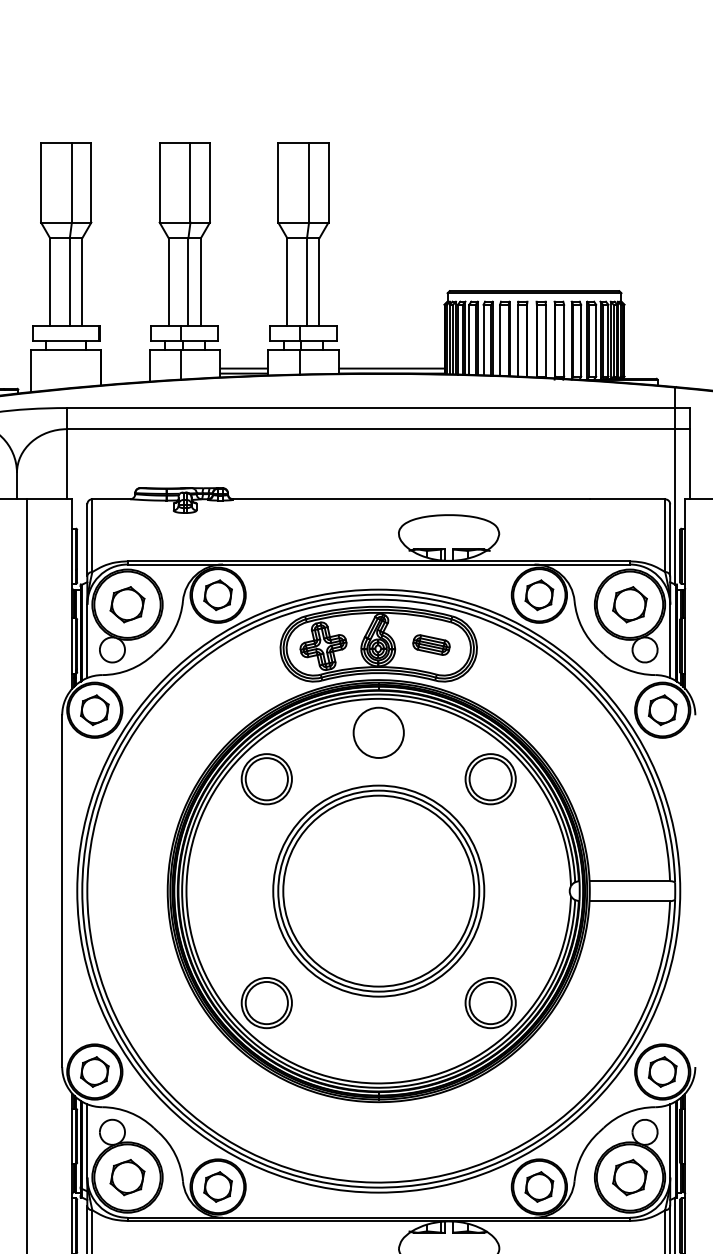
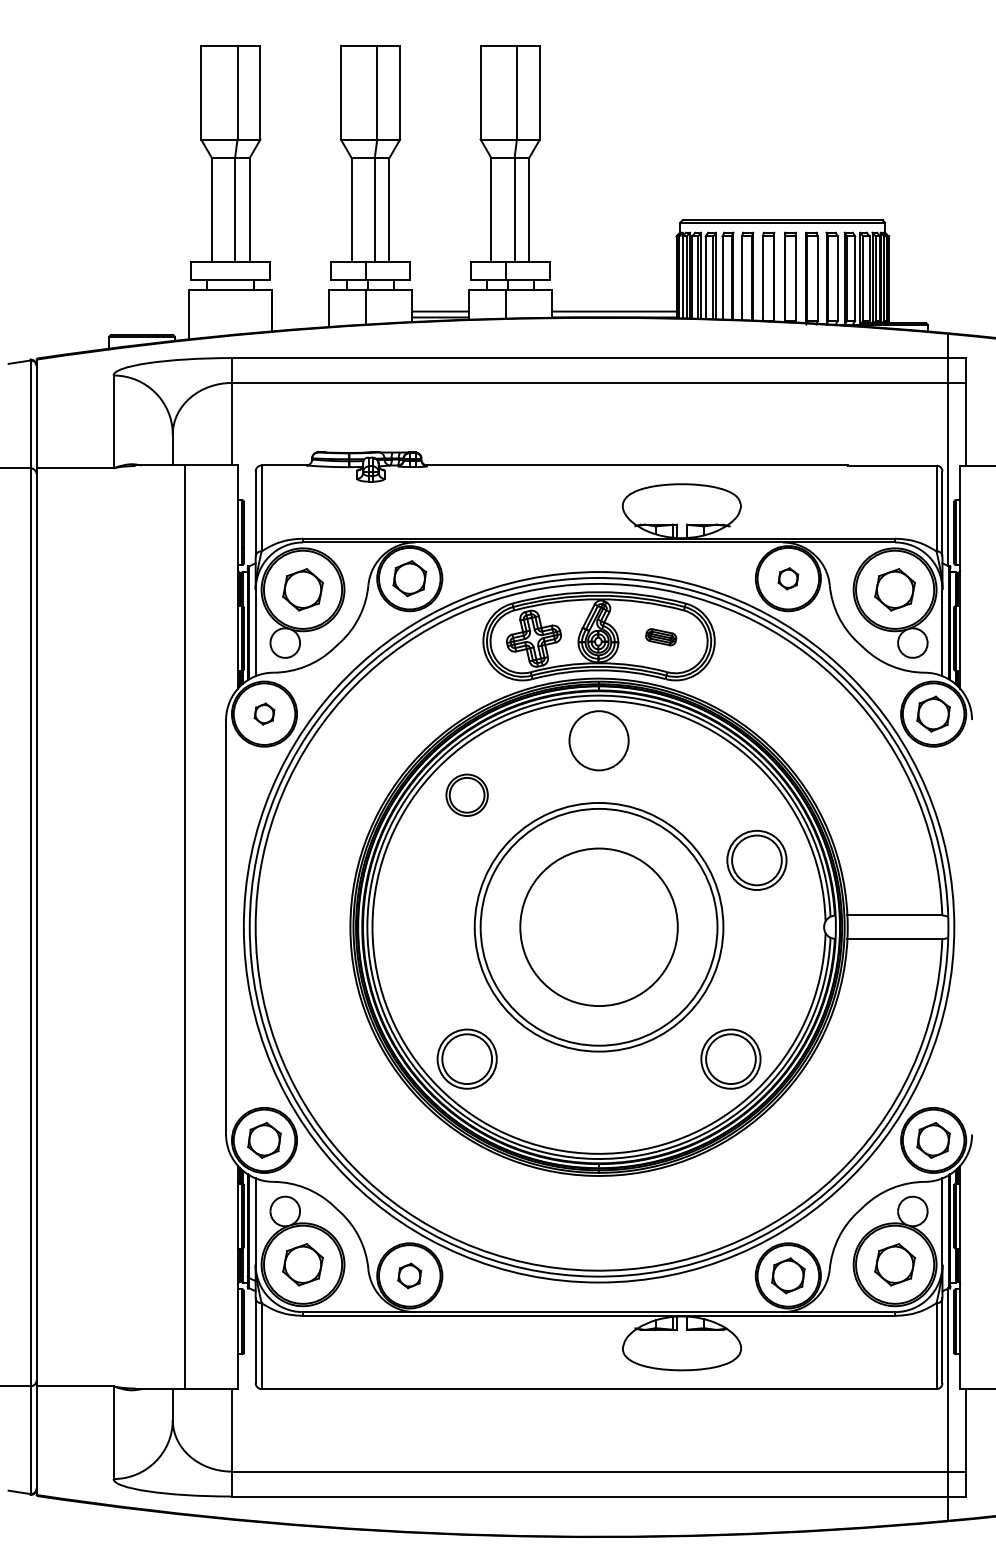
part: (539, 595) -> (788, 578), size x0.6
part: (430, 644) -> (660, 636), size x0.7
part: (94, 709) -> (264, 713), size x0.6
part: (266, 778) -> (466, 794), size x0.7
part: (490, 778) -> (756, 859), moved
circle: (378, 890) -> (598, 926), size x0.7
part: (217, 1186) -> (409, 1275), size x0.7

